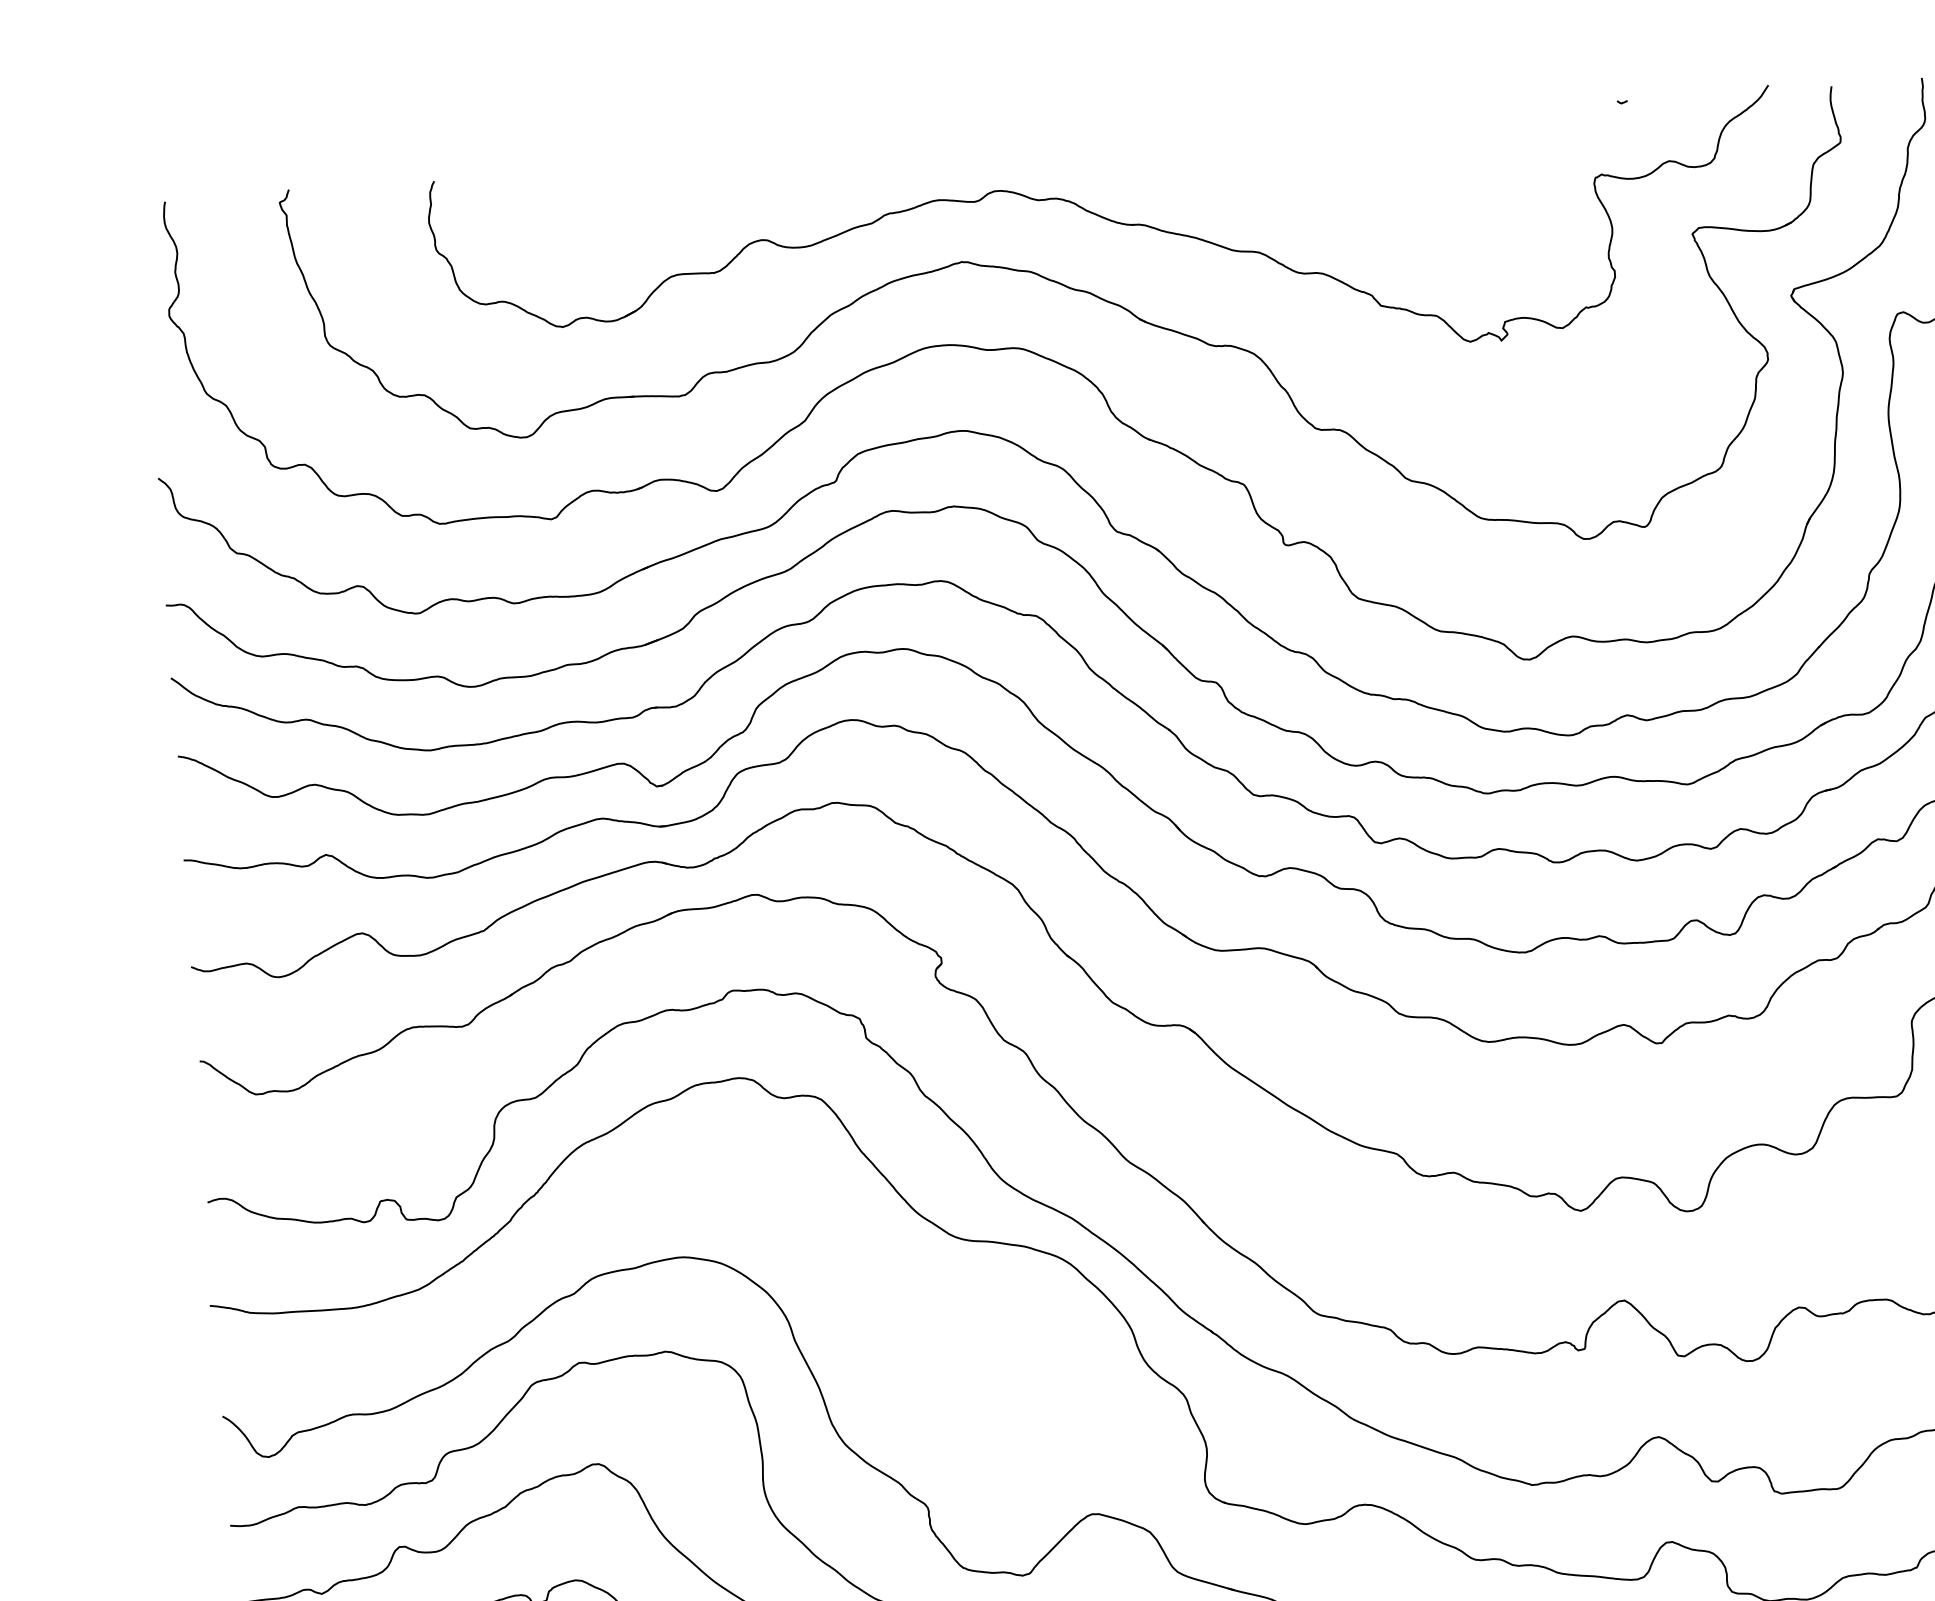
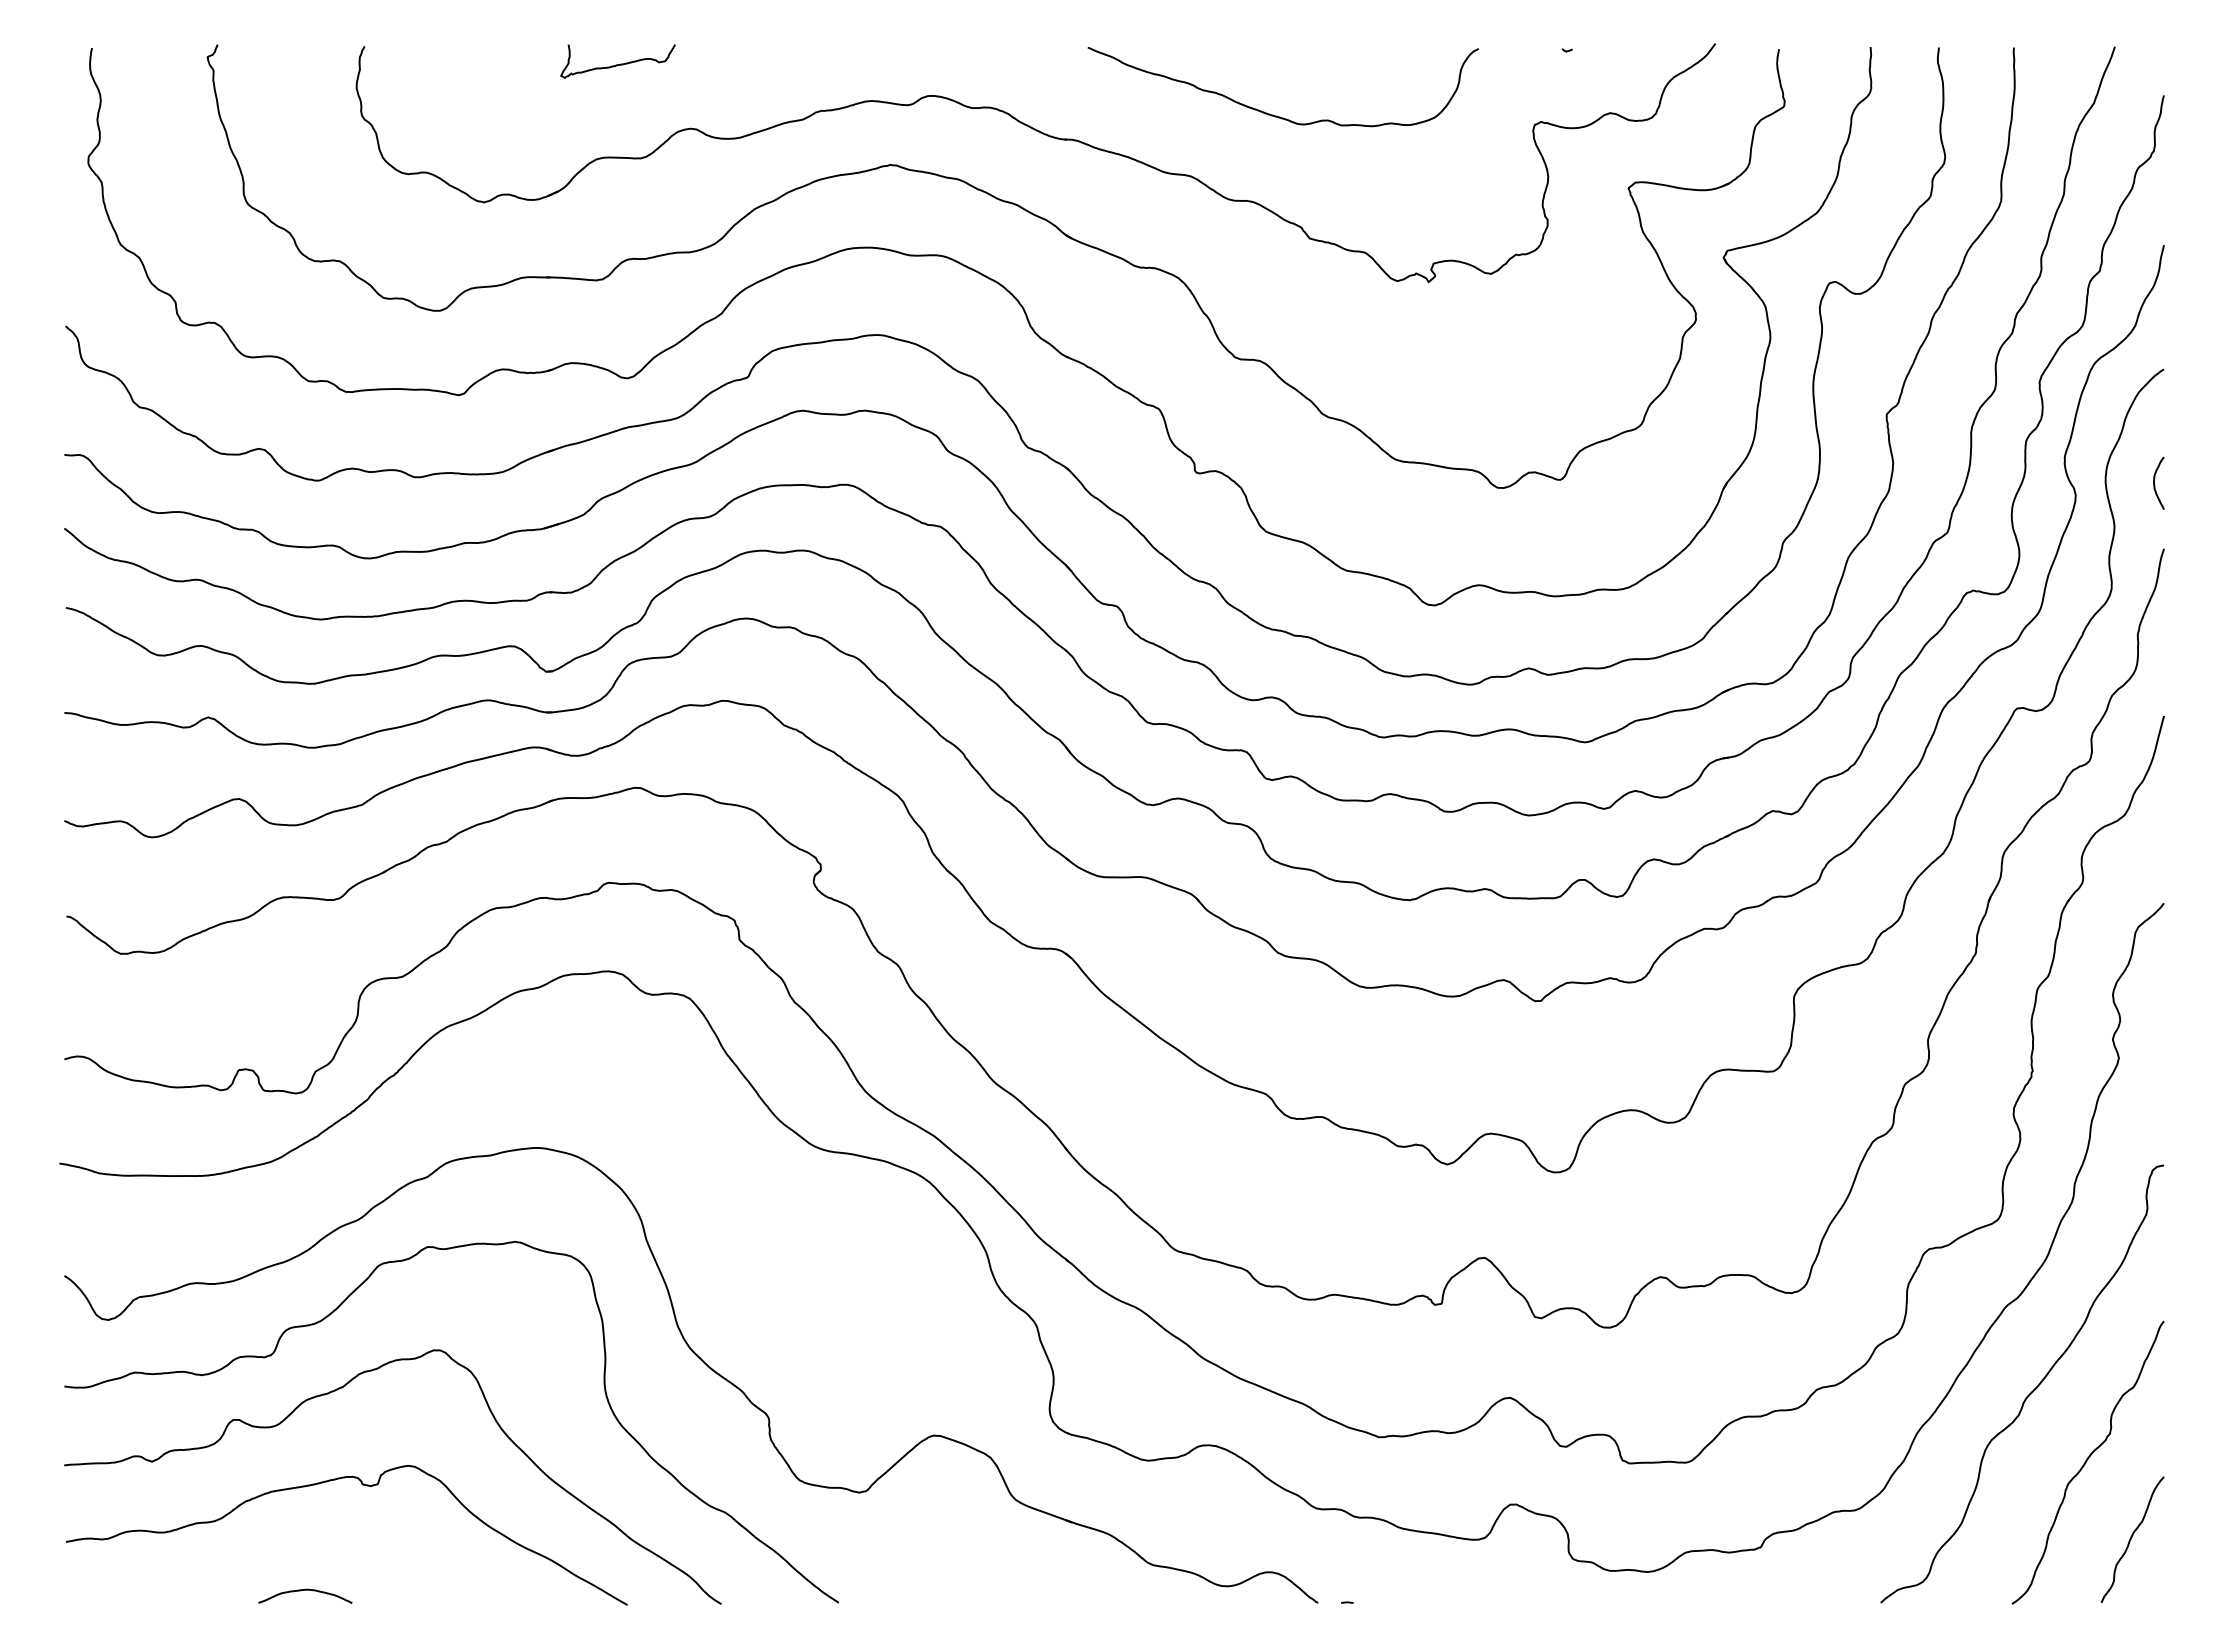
curve: (685, 181) -> (617, 64), added
curve: (1336, 185) -> (1273, 114), added

